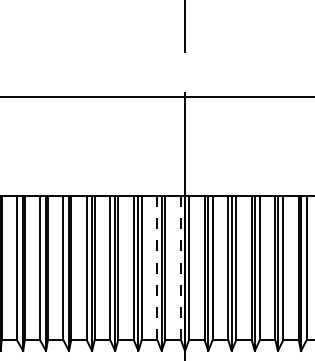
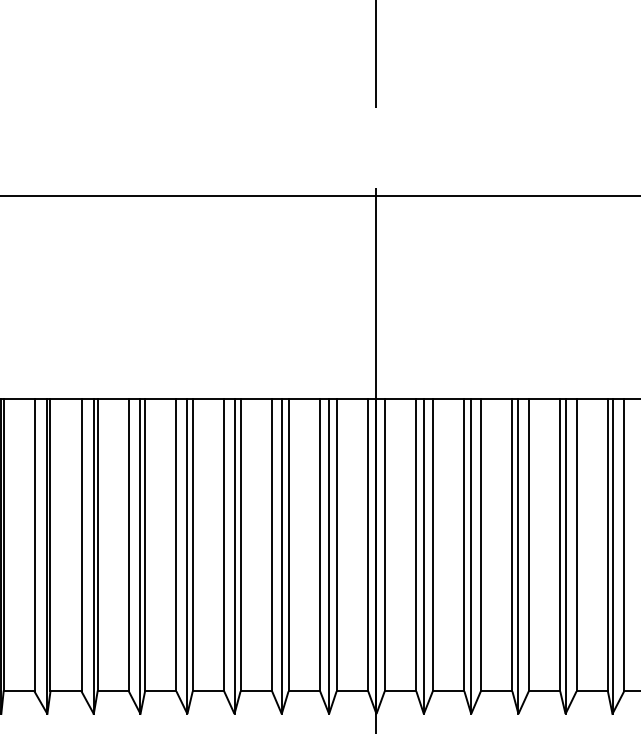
line: (157, 268) -> (320, 546), dashed -> solid
line: (180, 268) -> (367, 546), dashed -> solid

